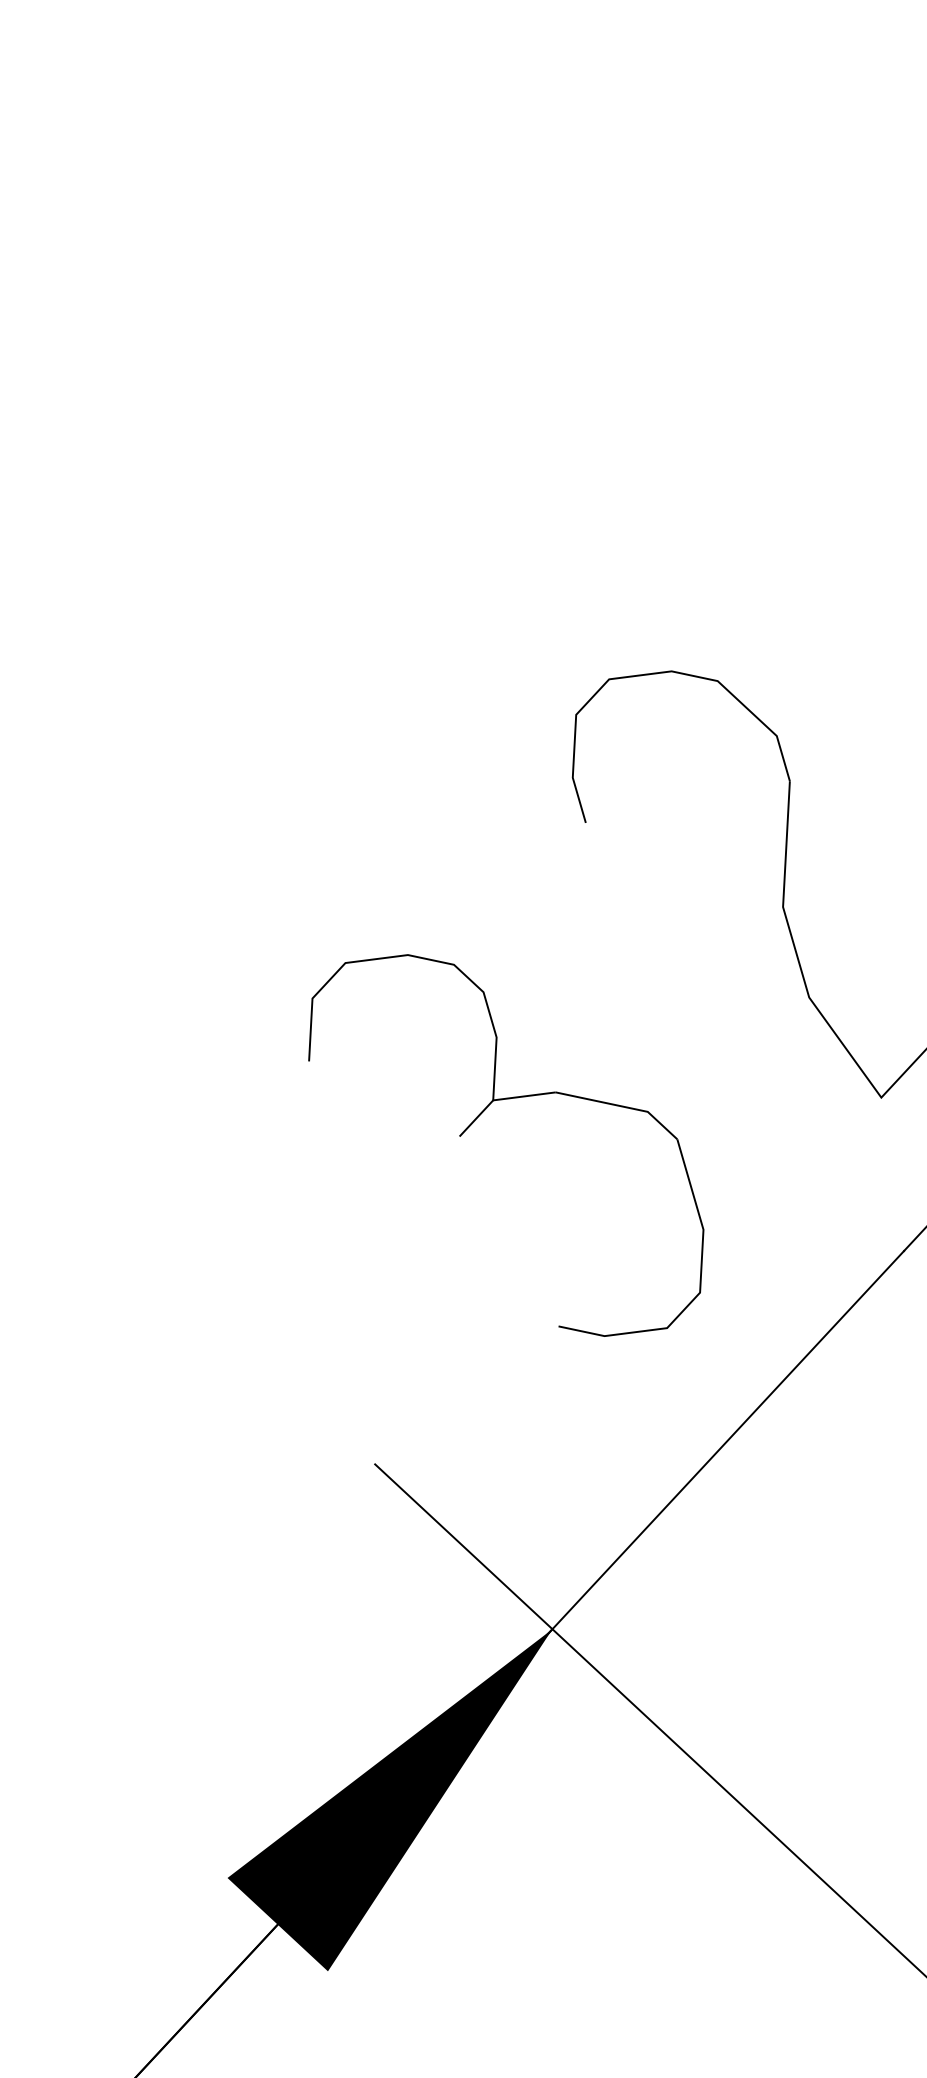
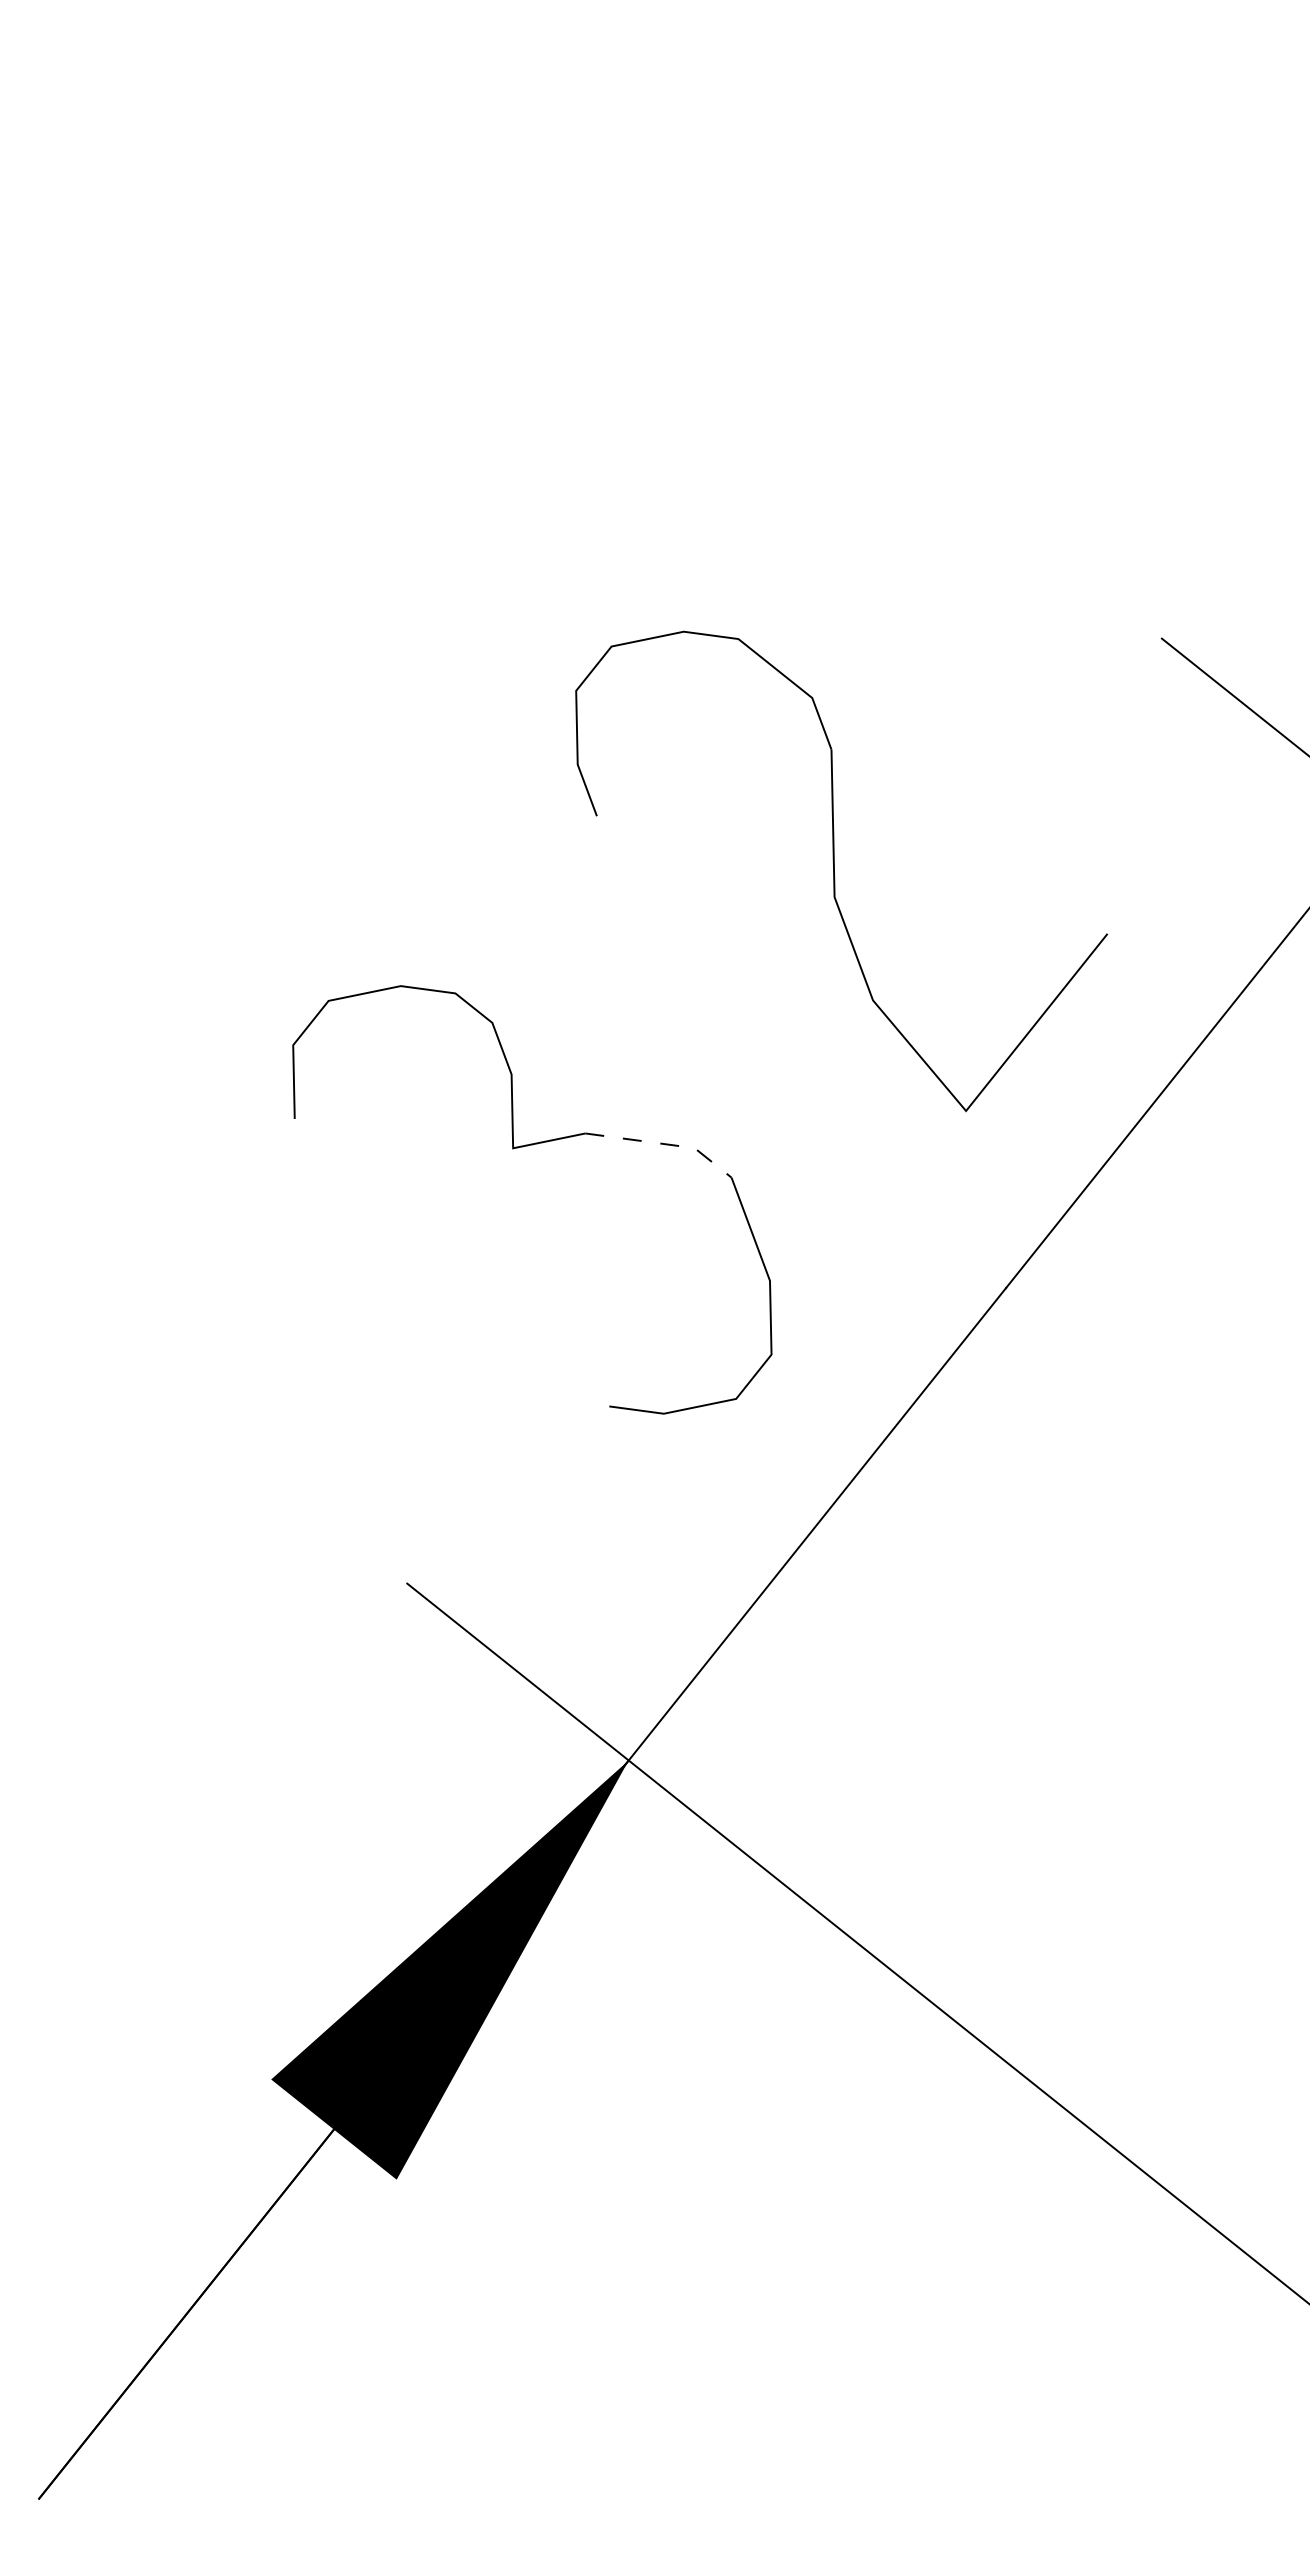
line: (622, 1106) -> (664, 1144), solid -> dashed
line: (476, 1118) -> (495, 1170), removed

